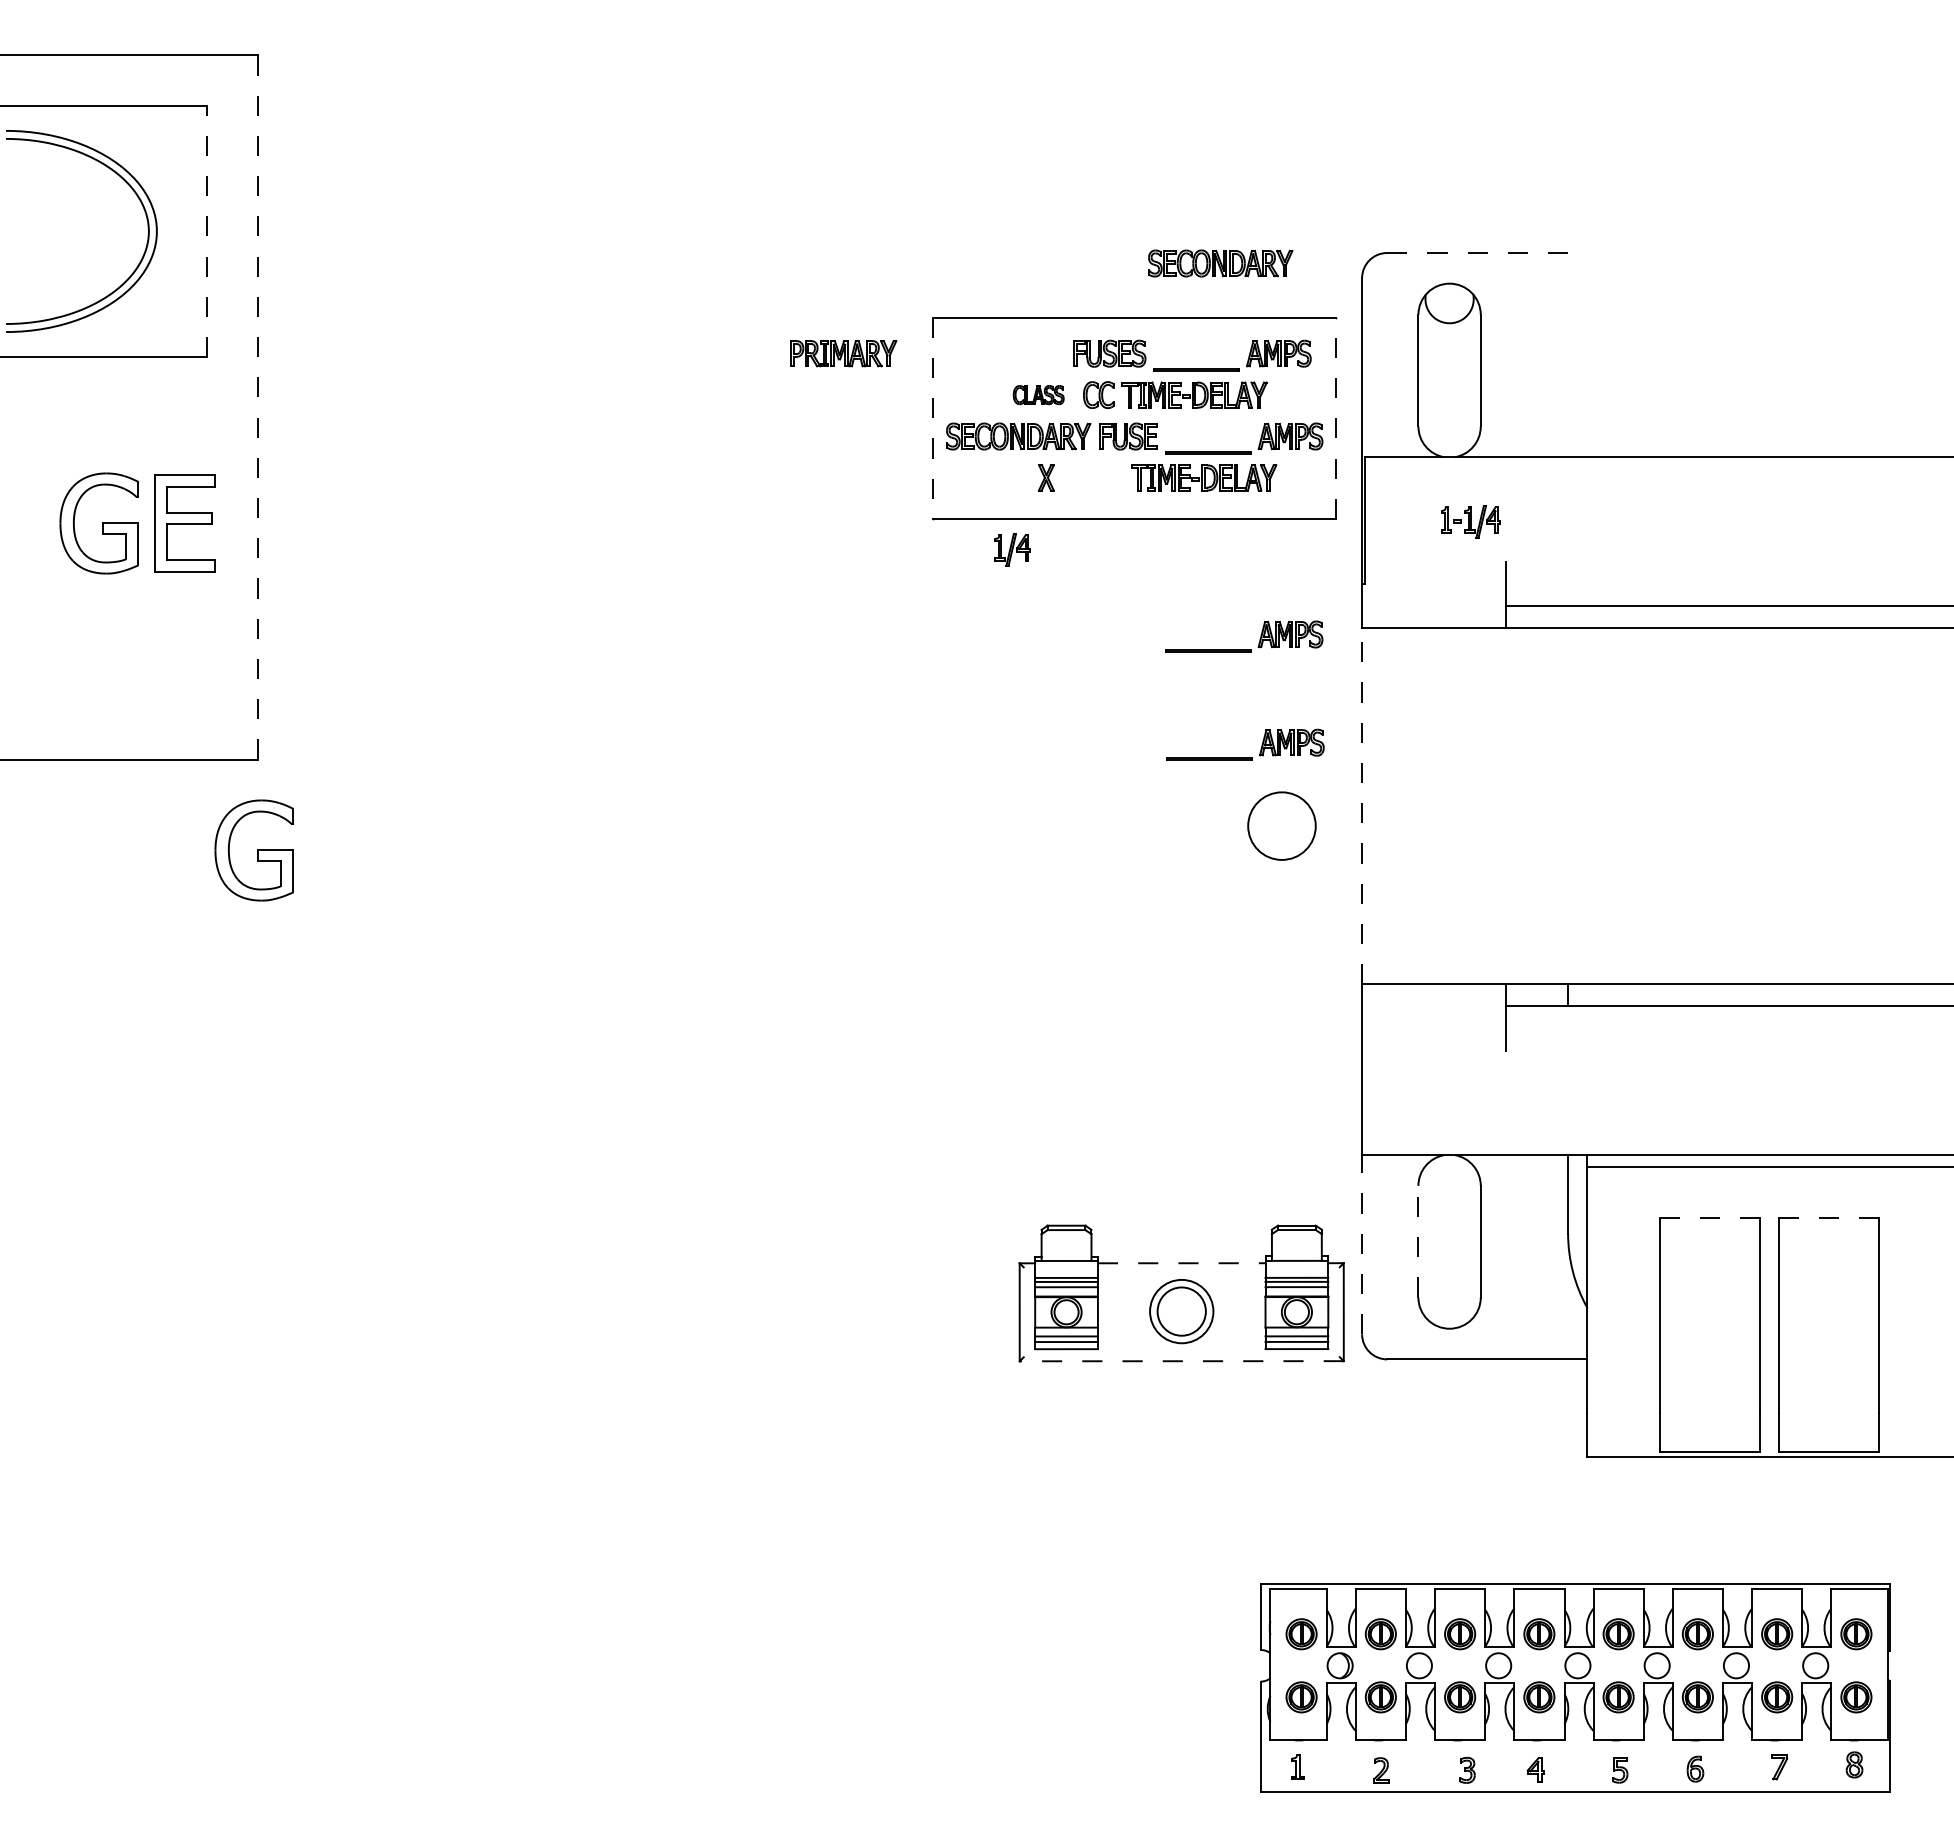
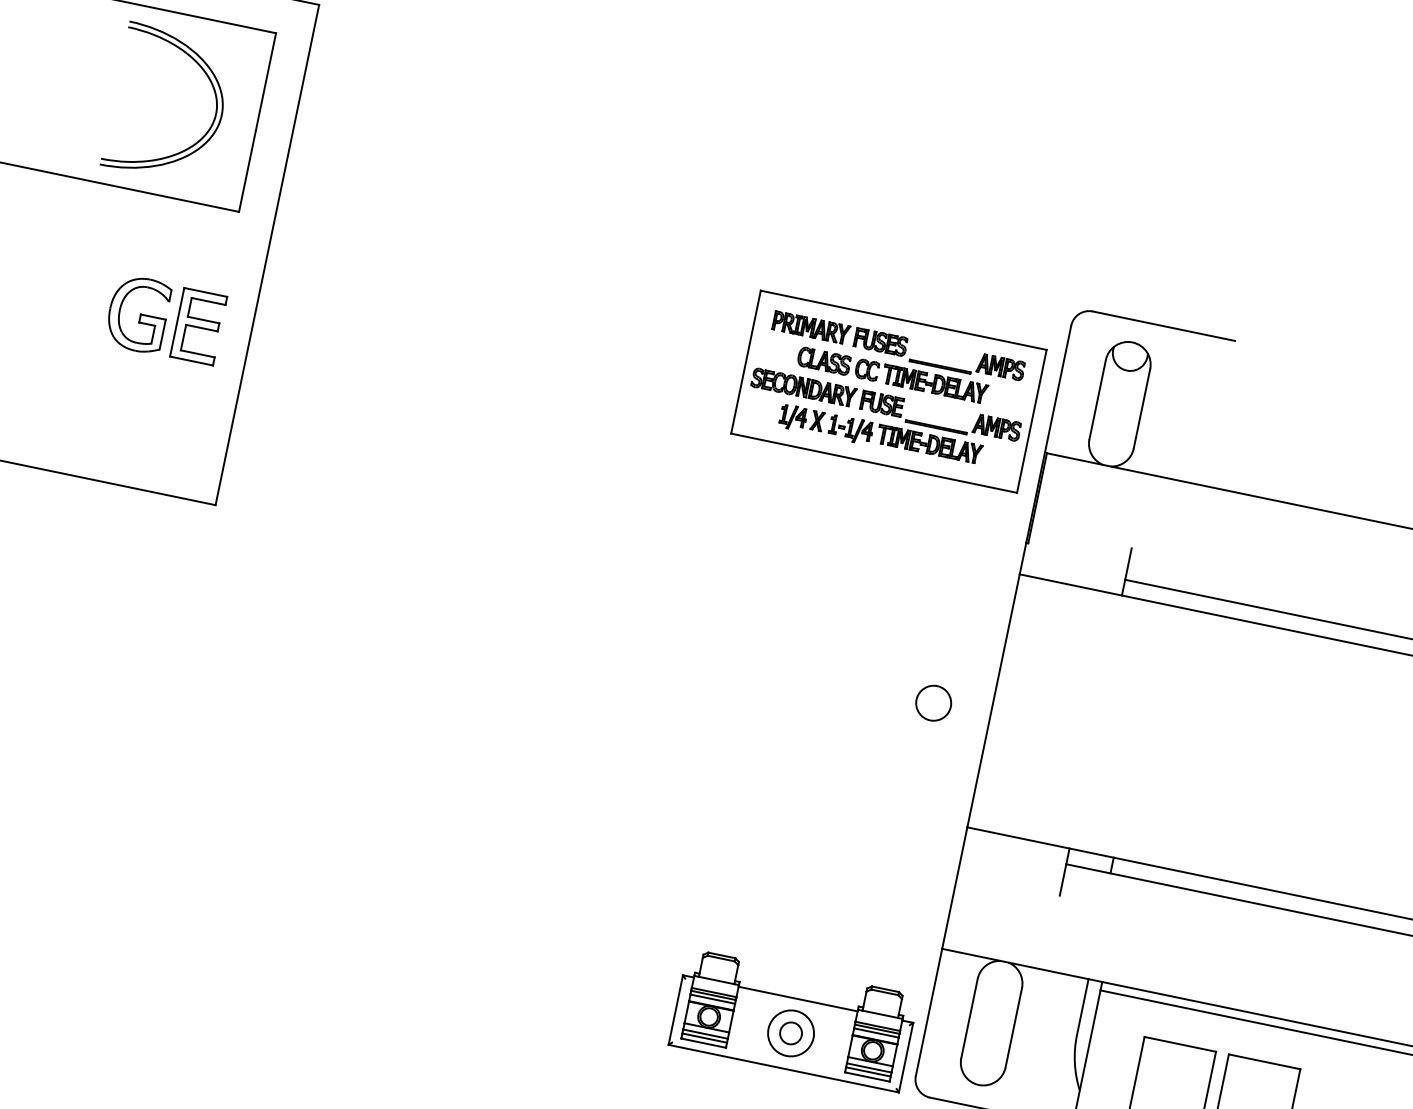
line: (207, 231) -> (257, 122), dashed -> solid
line: (1487, 252) -> (1164, 325), dashed -> solid
part: (1220, 263) -> (972, 294), removed
part: (843, 353) -> (811, 327), moved
part: (1038, 394) -> (824, 360), size x1.43
line: (257, 407) -> (267, 255), dashed -> solid
line: (933, 418) -> (746, 362), dashed -> solid
line: (1335, 418) -> (1031, 421), dashed -> solid
part: (1470, 521) -> (850, 429), moved
part: (1012, 549) -> (793, 417), moved
part: (1244, 649) -> (933, 572), removed
part: (1245, 757) -> (917, 649), removed
line: (1362, 805) -> (993, 700), dashed -> solid
circle: (1281, 826) -> (933, 703), size x0.71
part: (253, 850) -> (199, 569), removed
line: (1710, 1217) -> (1180, 1044), dashed -> solid
line: (1829, 1217) -> (1265, 1061), dashed -> solid
line: (1418, 1241) -> (969, 1018), dashed -> solid
line: (1362, 1244) -> (929, 1012), dashed -> solid
line: (1181, 1263) -> (797, 999), dashed -> solid
circle: (1181, 1311) -> (790, 1033), size x0.62
line: (1181, 1361) -> (783, 1068), dashed -> solid

